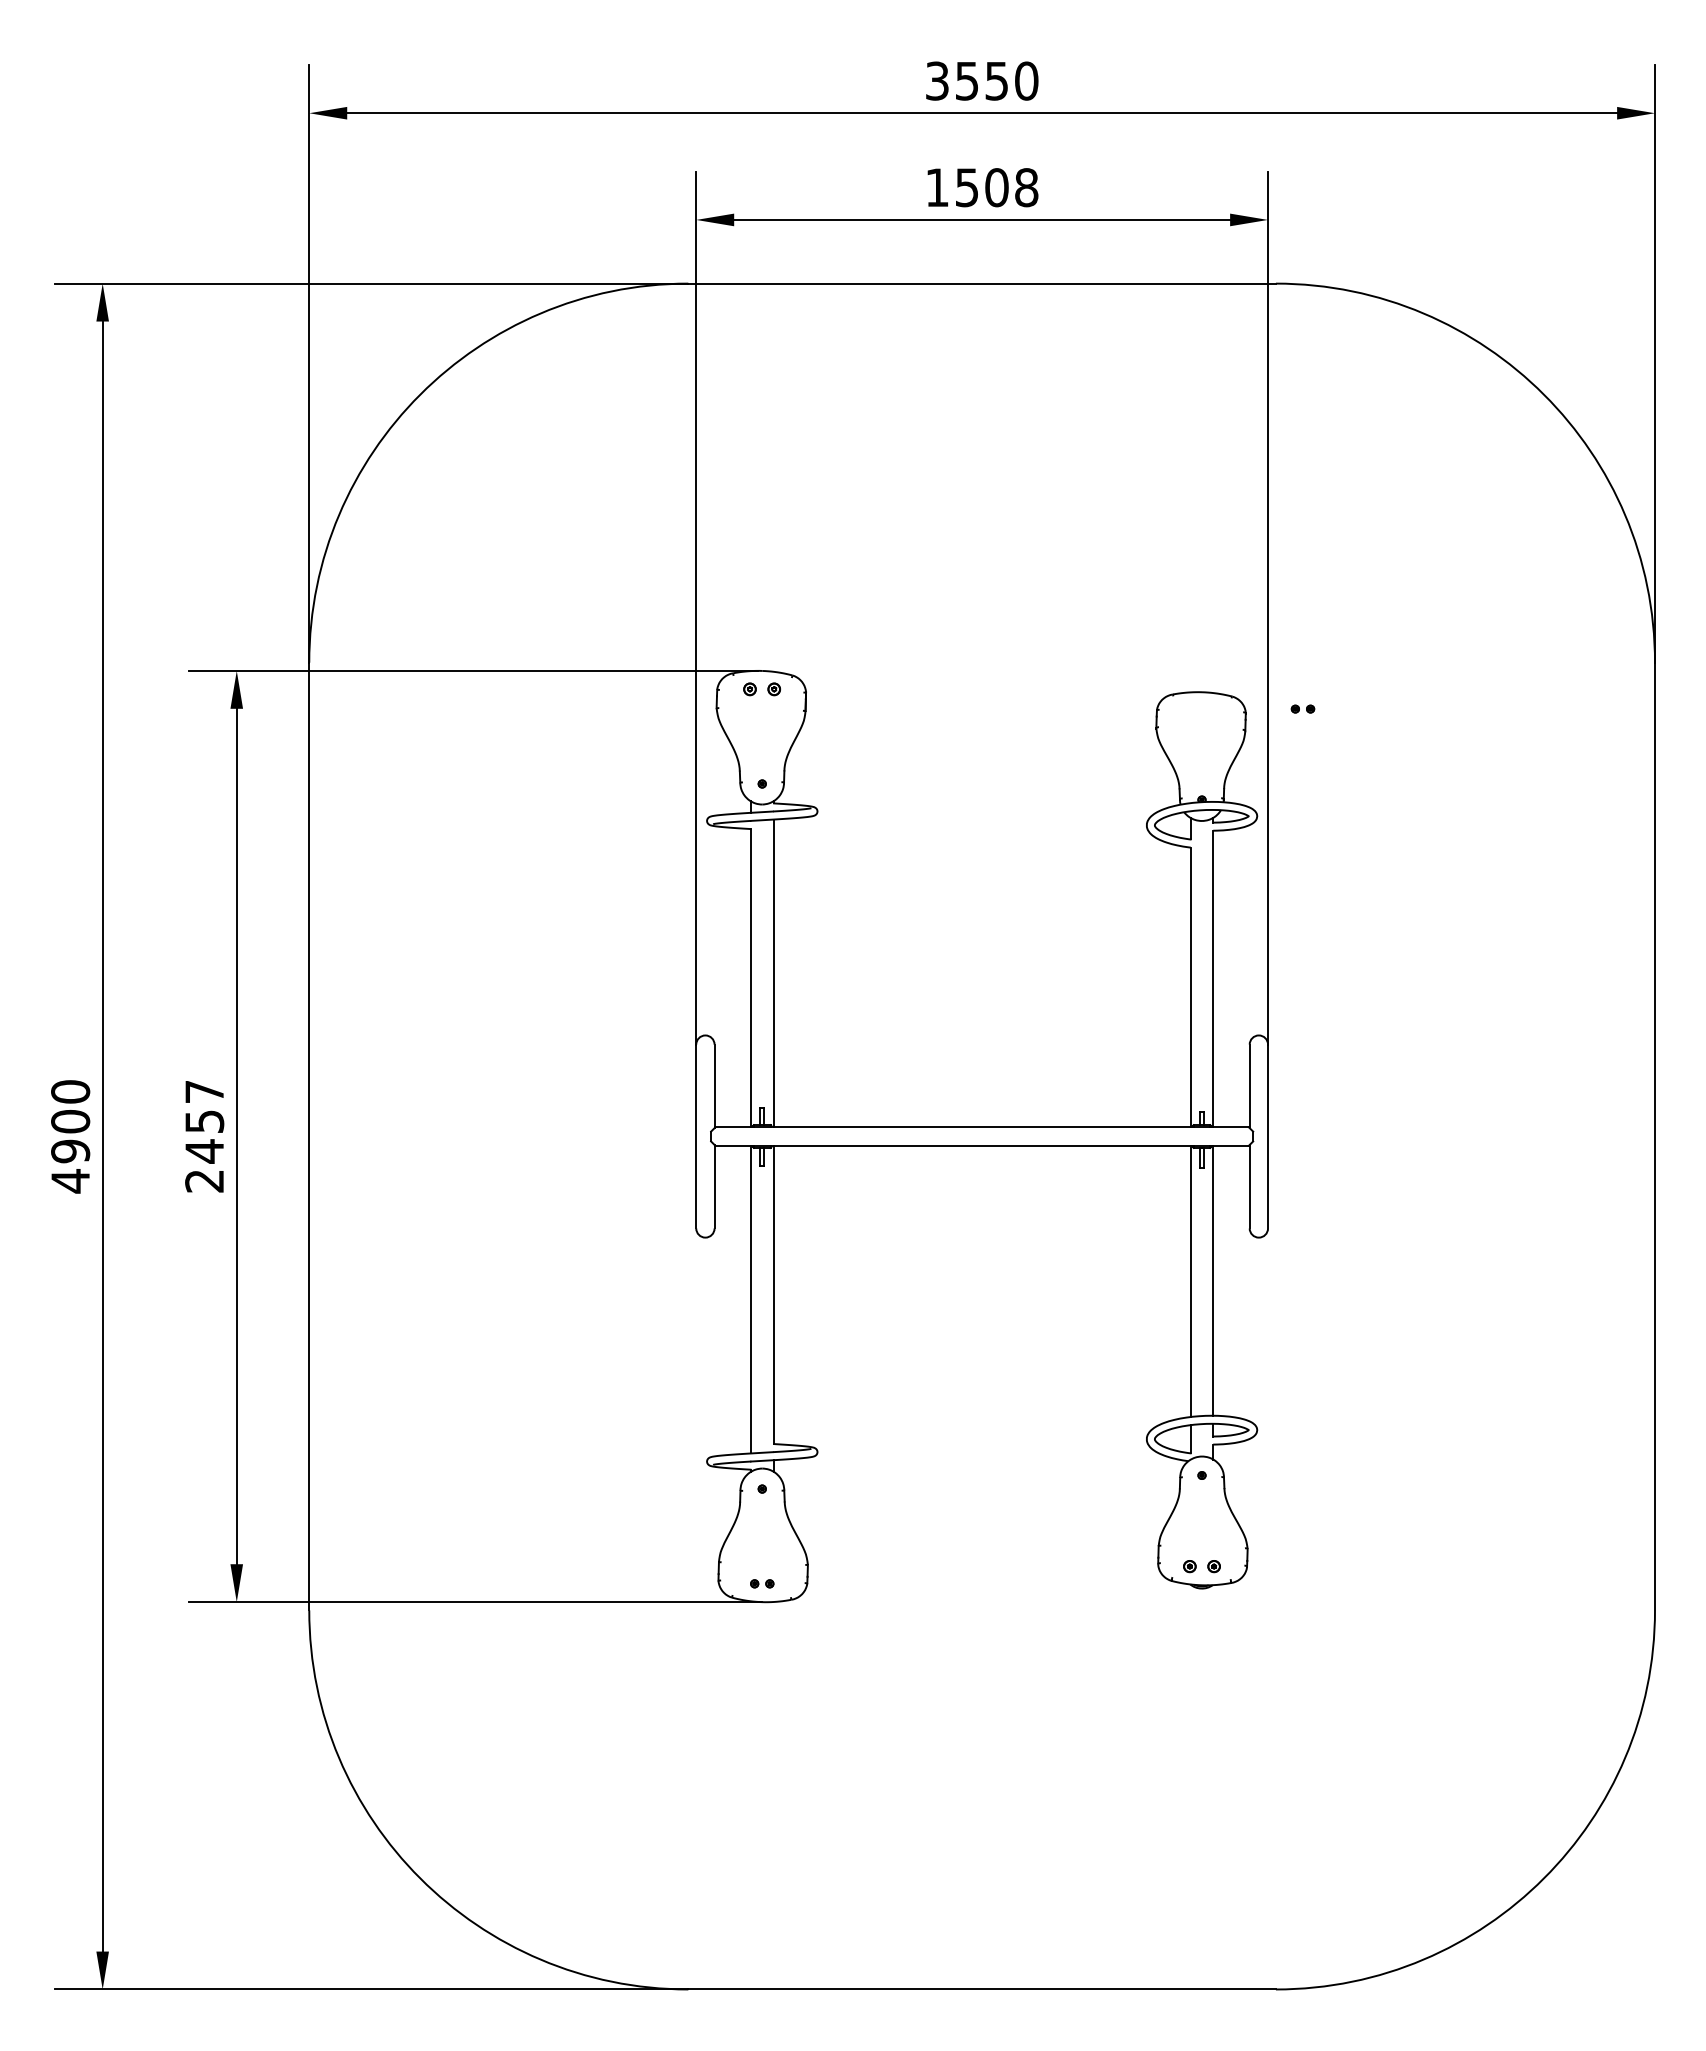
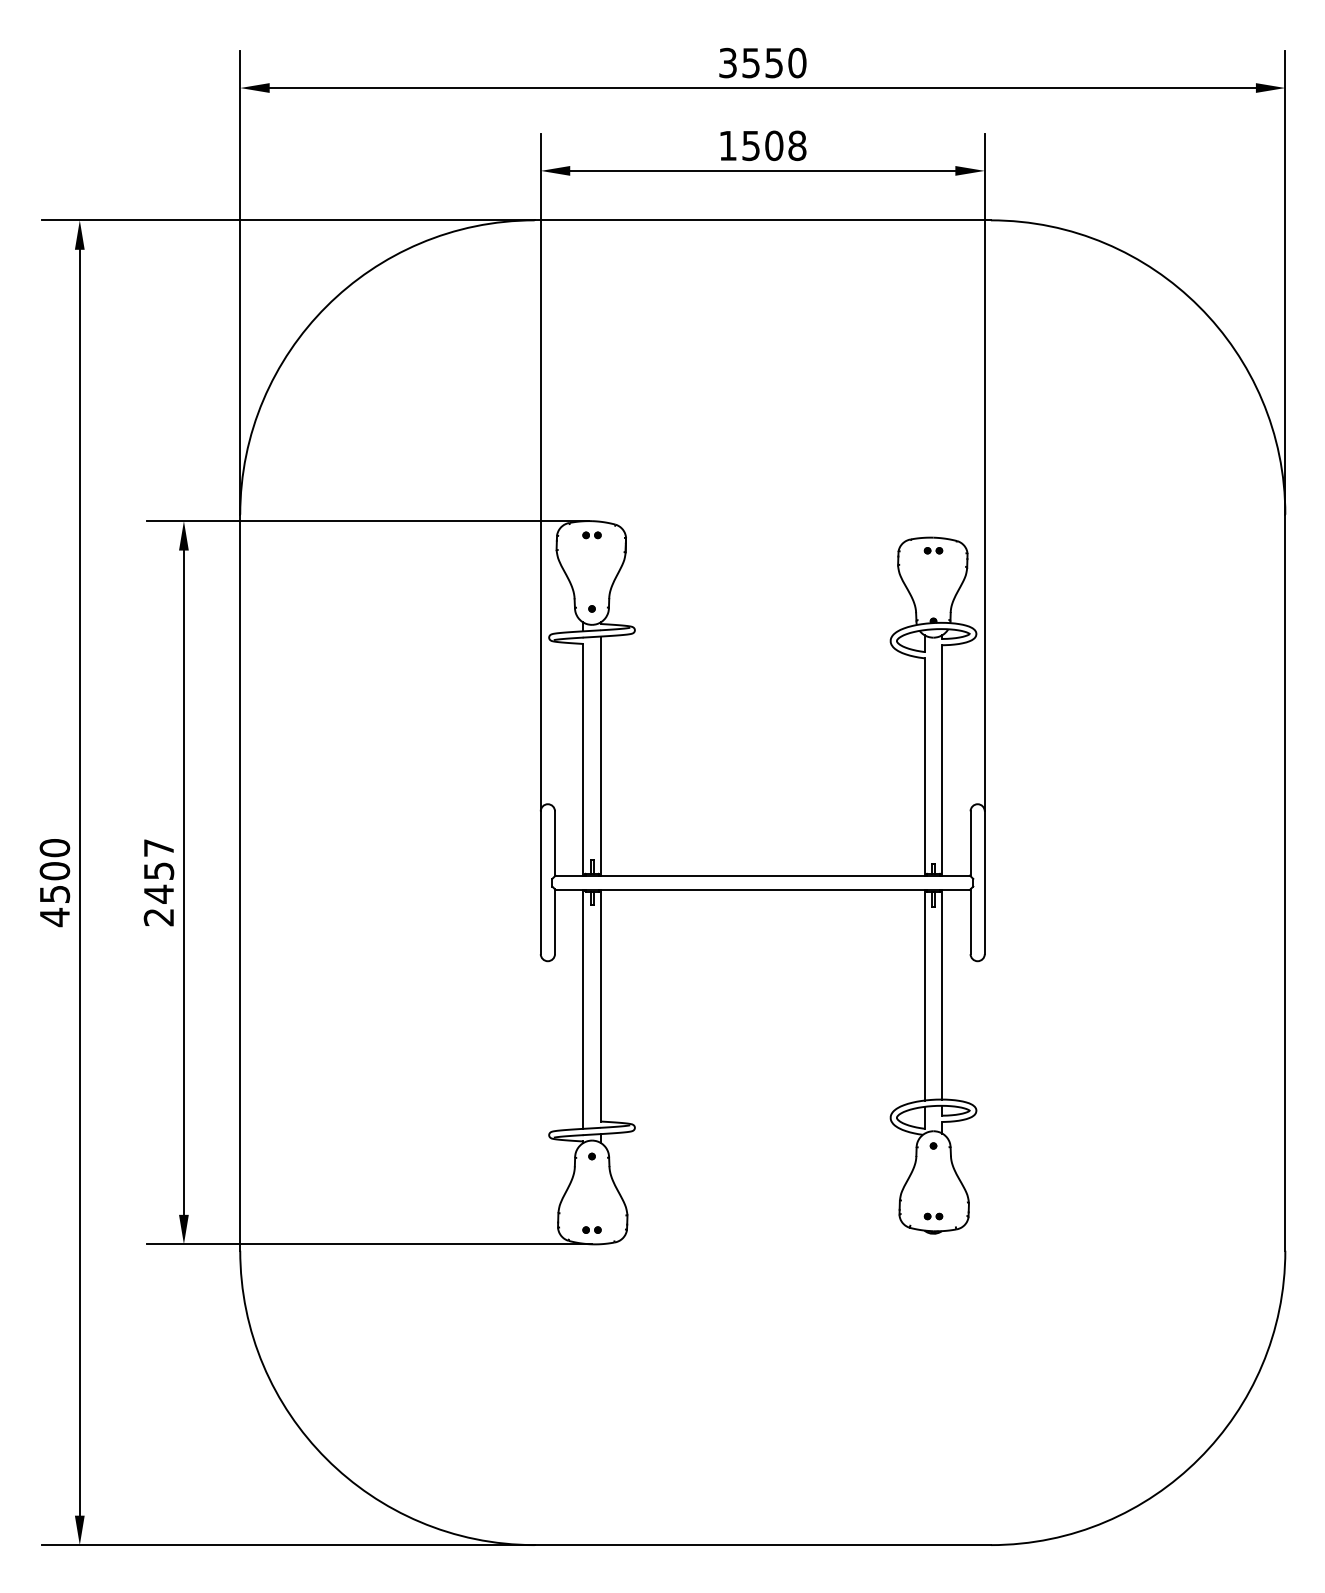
part: (762, 688) -> (592, 534), size x0.62
part: (1302, 708) -> (933, 550), moved
text: (70, 1151) -> (54, 894), 4900 -> 4500
part: (1201, 1565) -> (933, 1215), size x0.62

